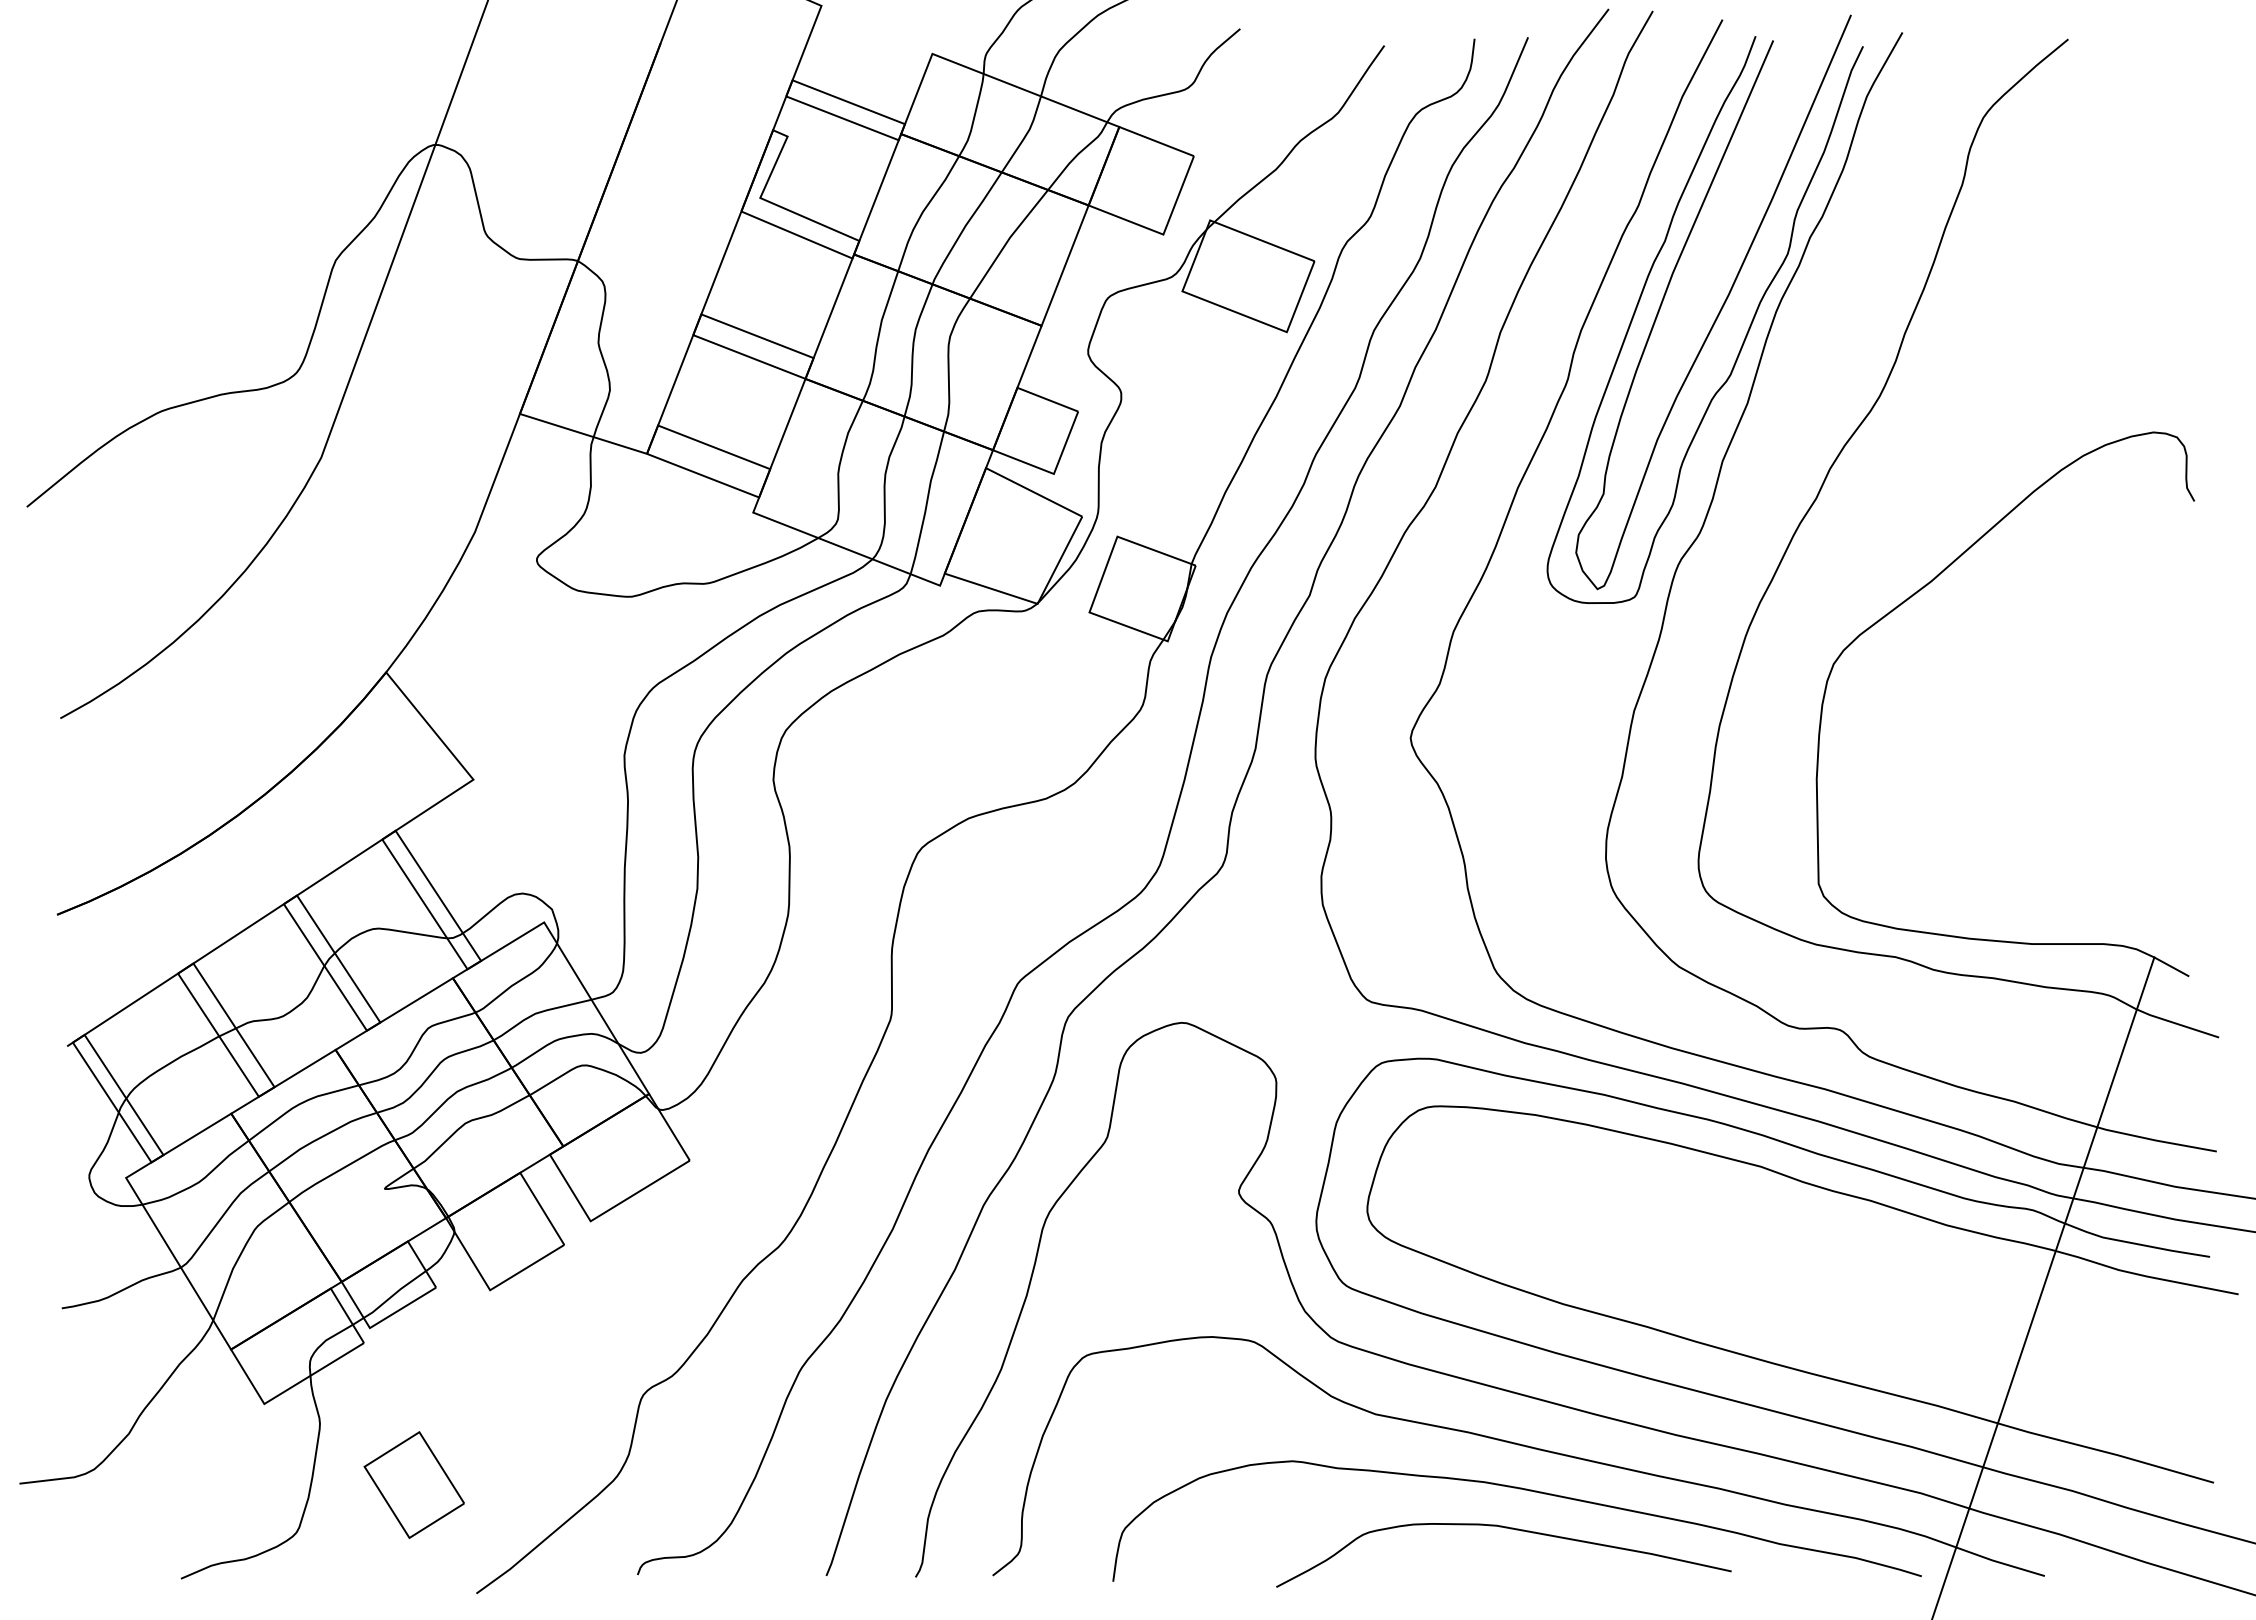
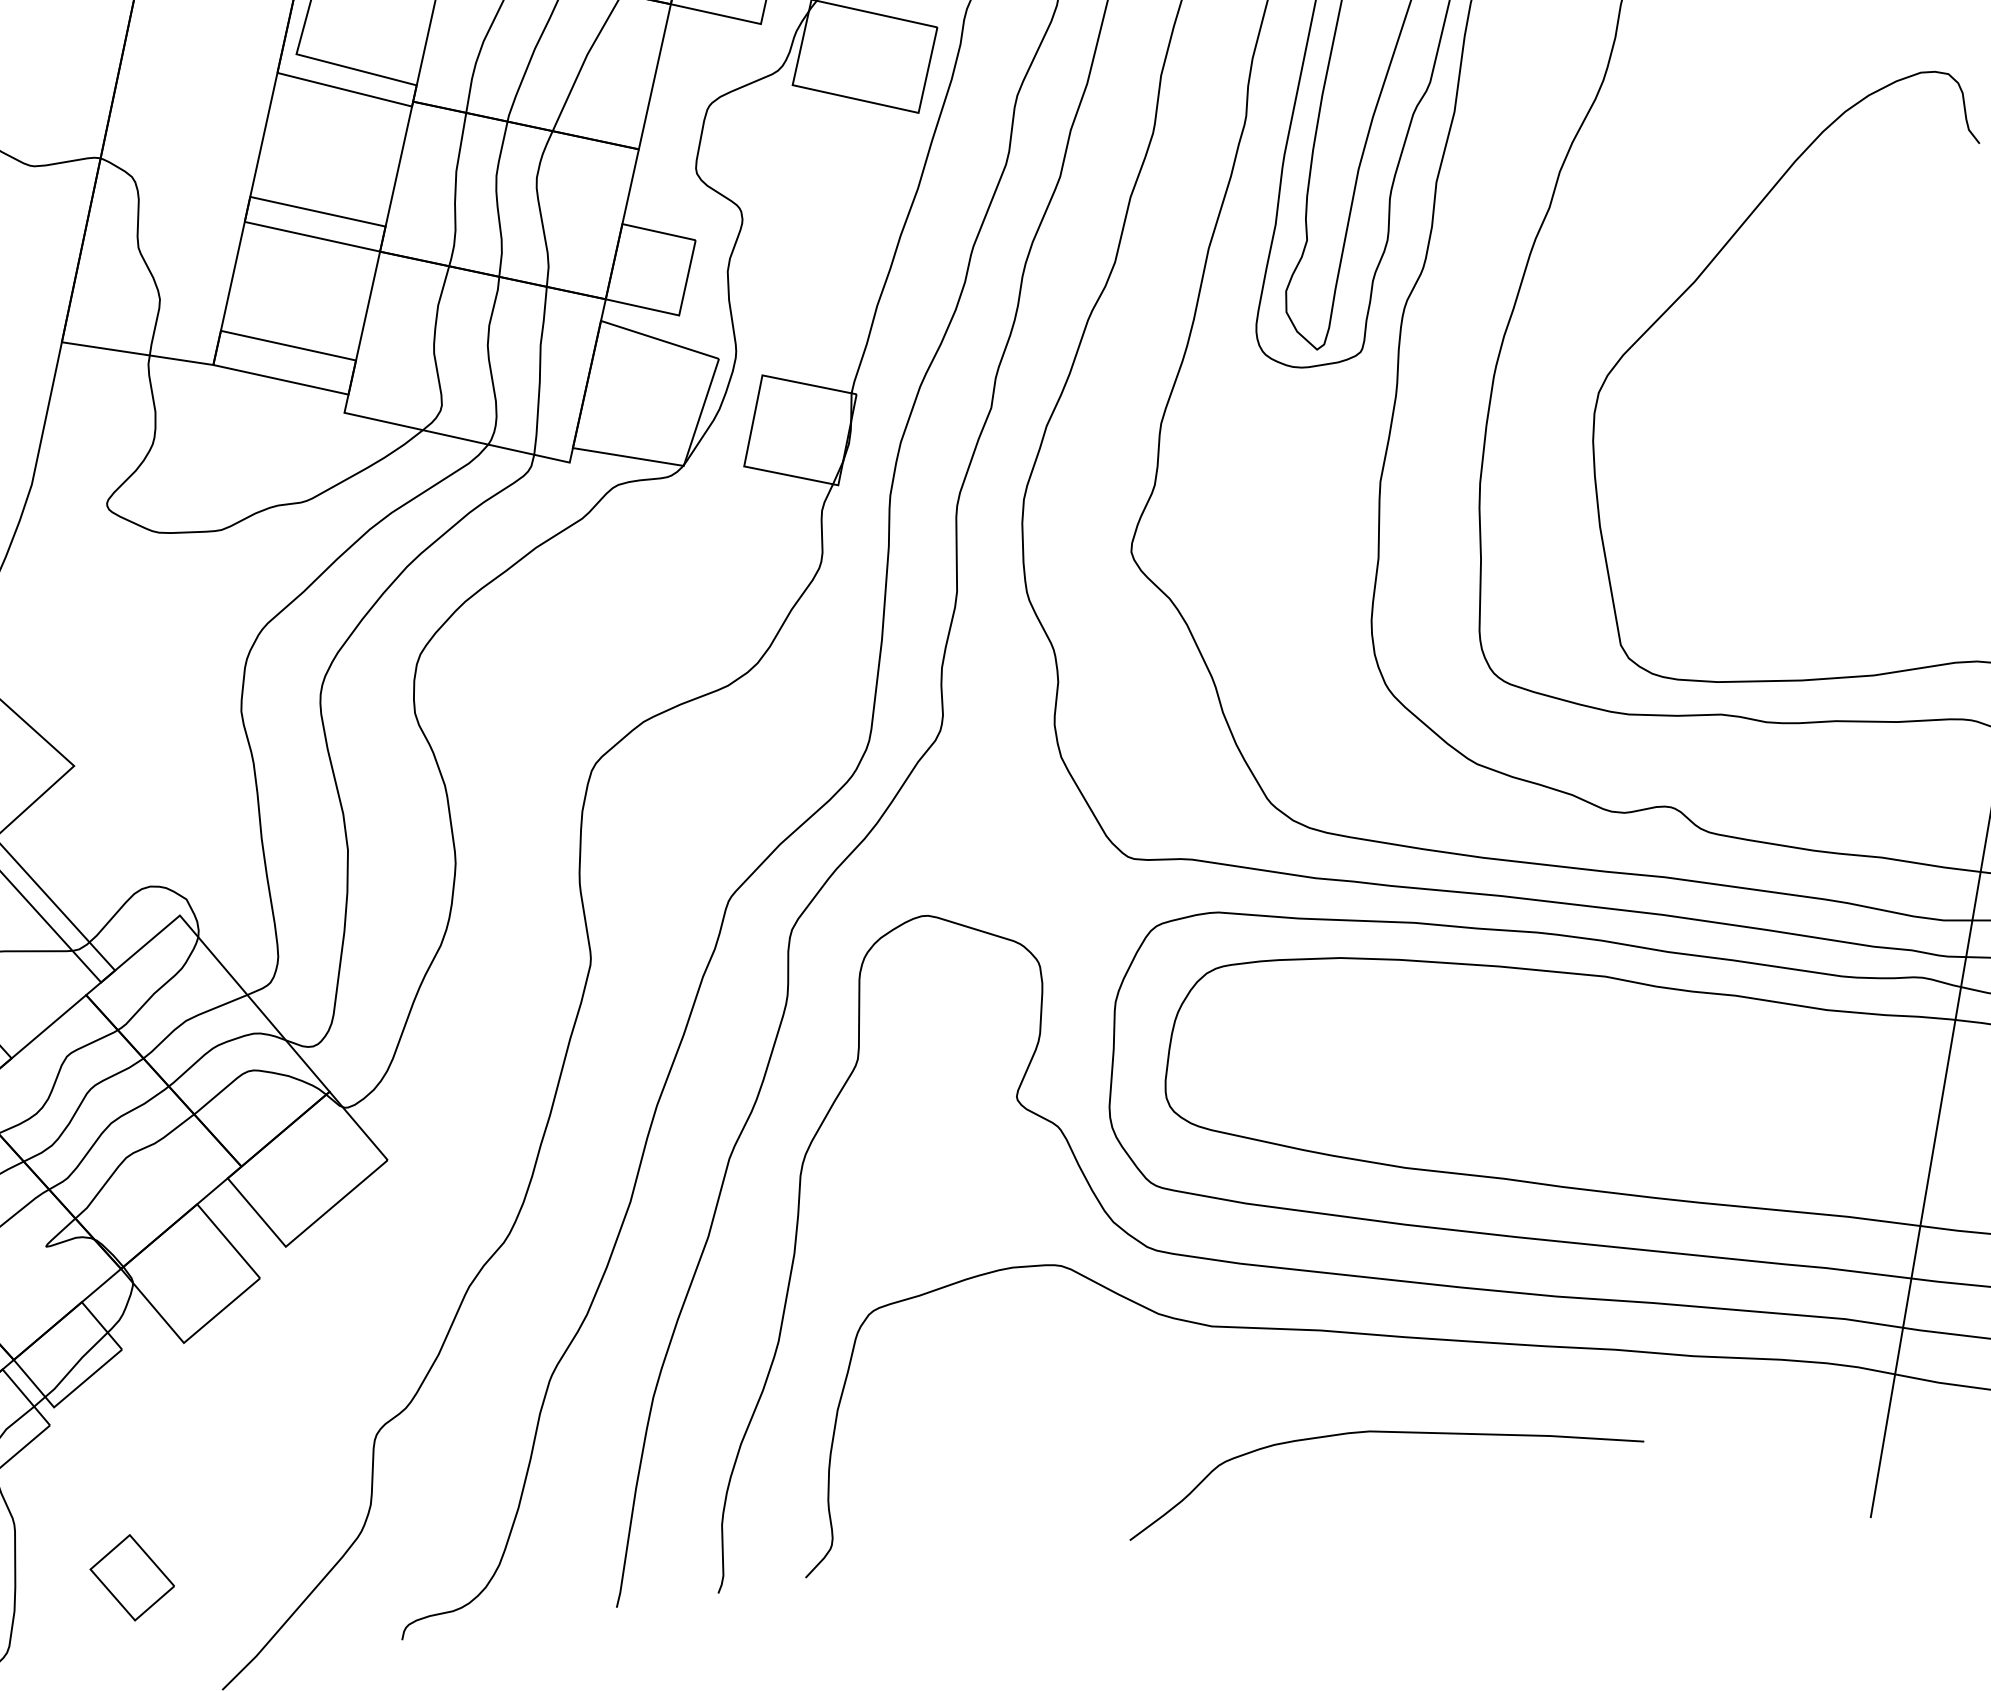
part: (413, 1484) -> (131, 1577), size x0.7
curve: (1524, 1490) -> (1394, 1386), removed

